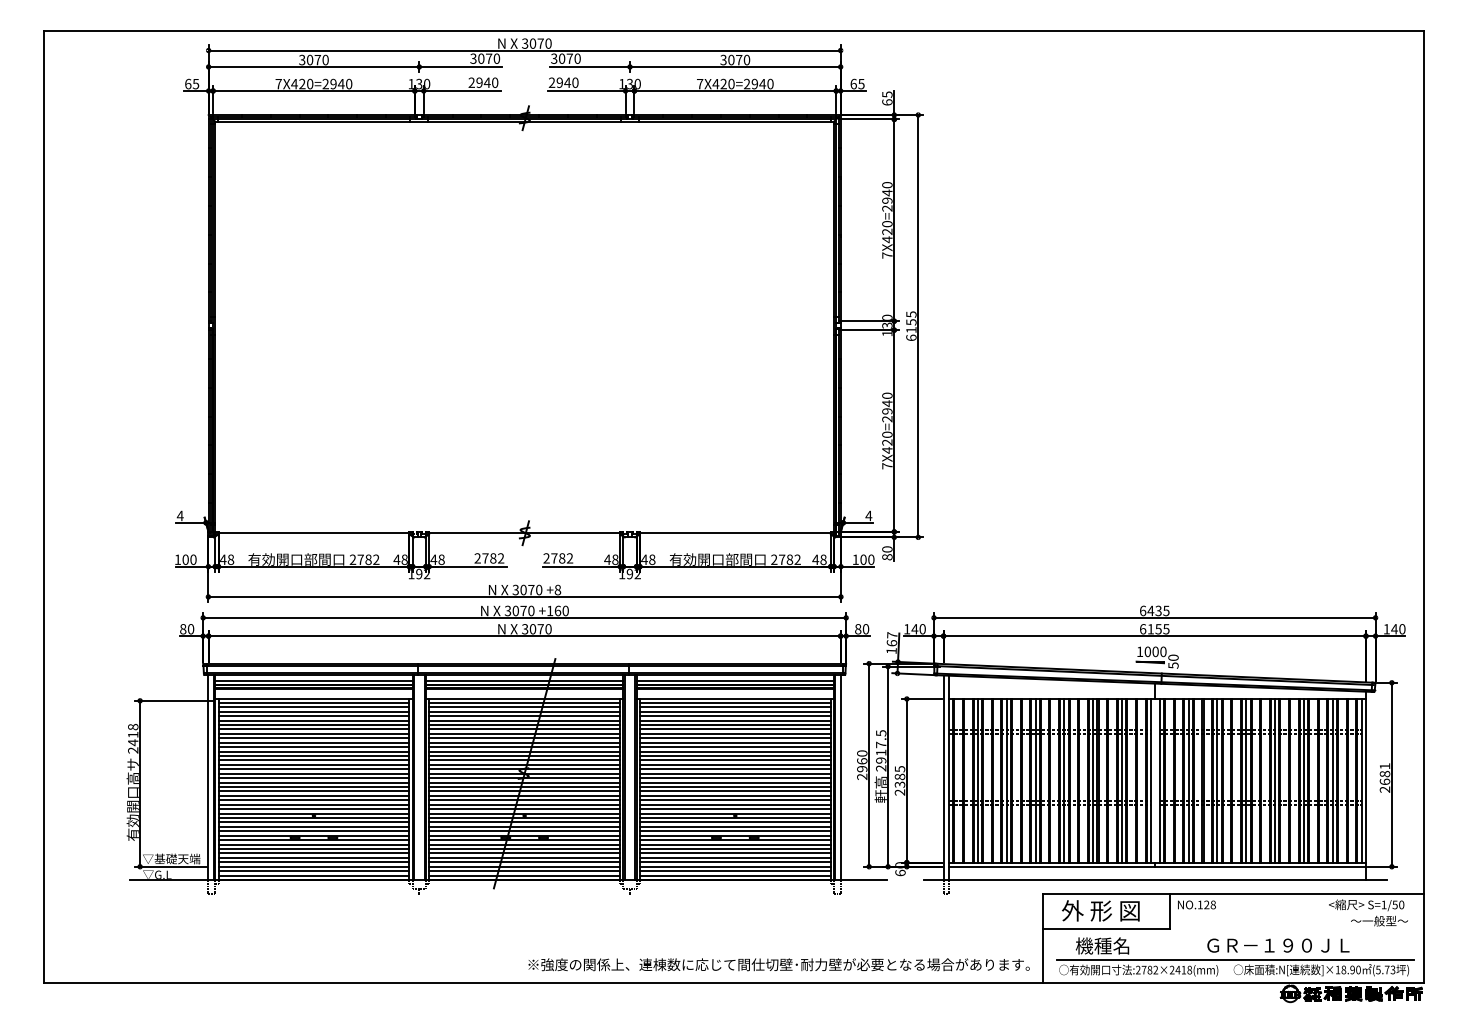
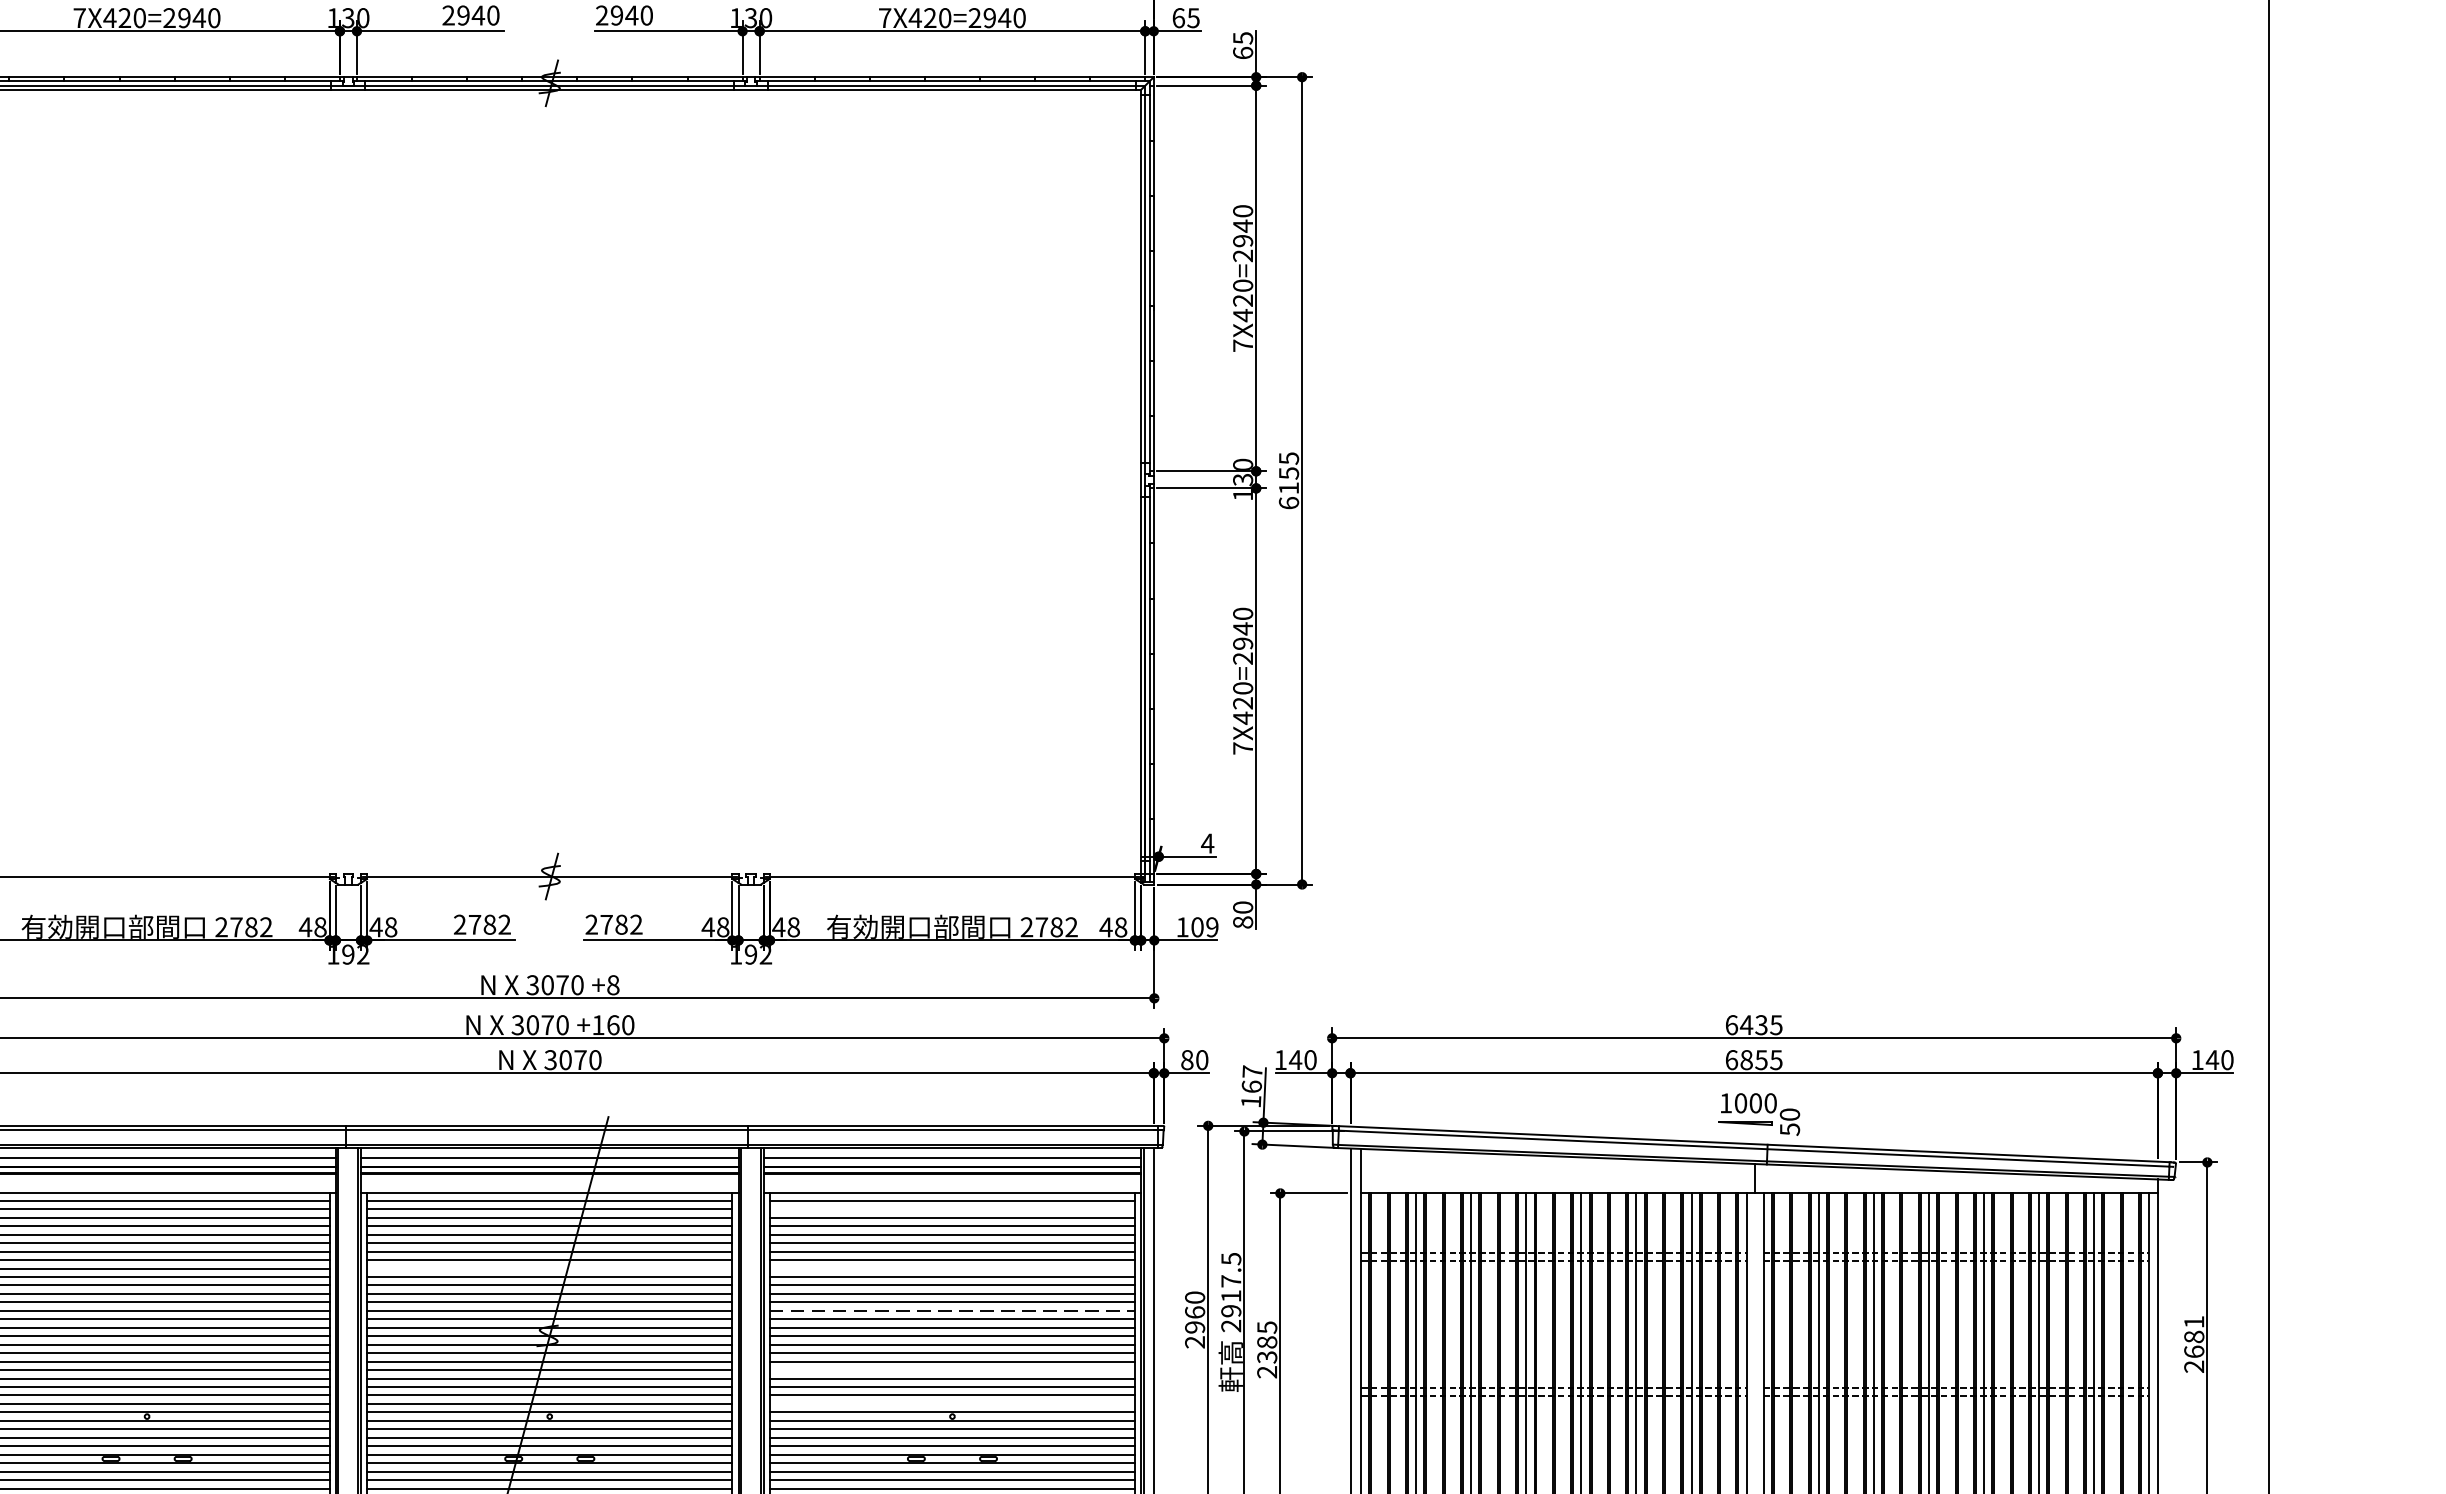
text: (871, 559) -> (1212, 926), 100 -> 109
text: (1150, 629) -> (1745, 1060), 6155 -> 6855
line: (734, 707) -> (950, 1209), removed
line: (524, 738) -> (549, 1268), removed
line: (734, 738) -> (950, 1268), removed
line: (735, 760) -> (952, 1310), solid -> dashed
line: (734, 791) -> (950, 1370), removed
line: (734, 809) -> (950, 1404), removed

